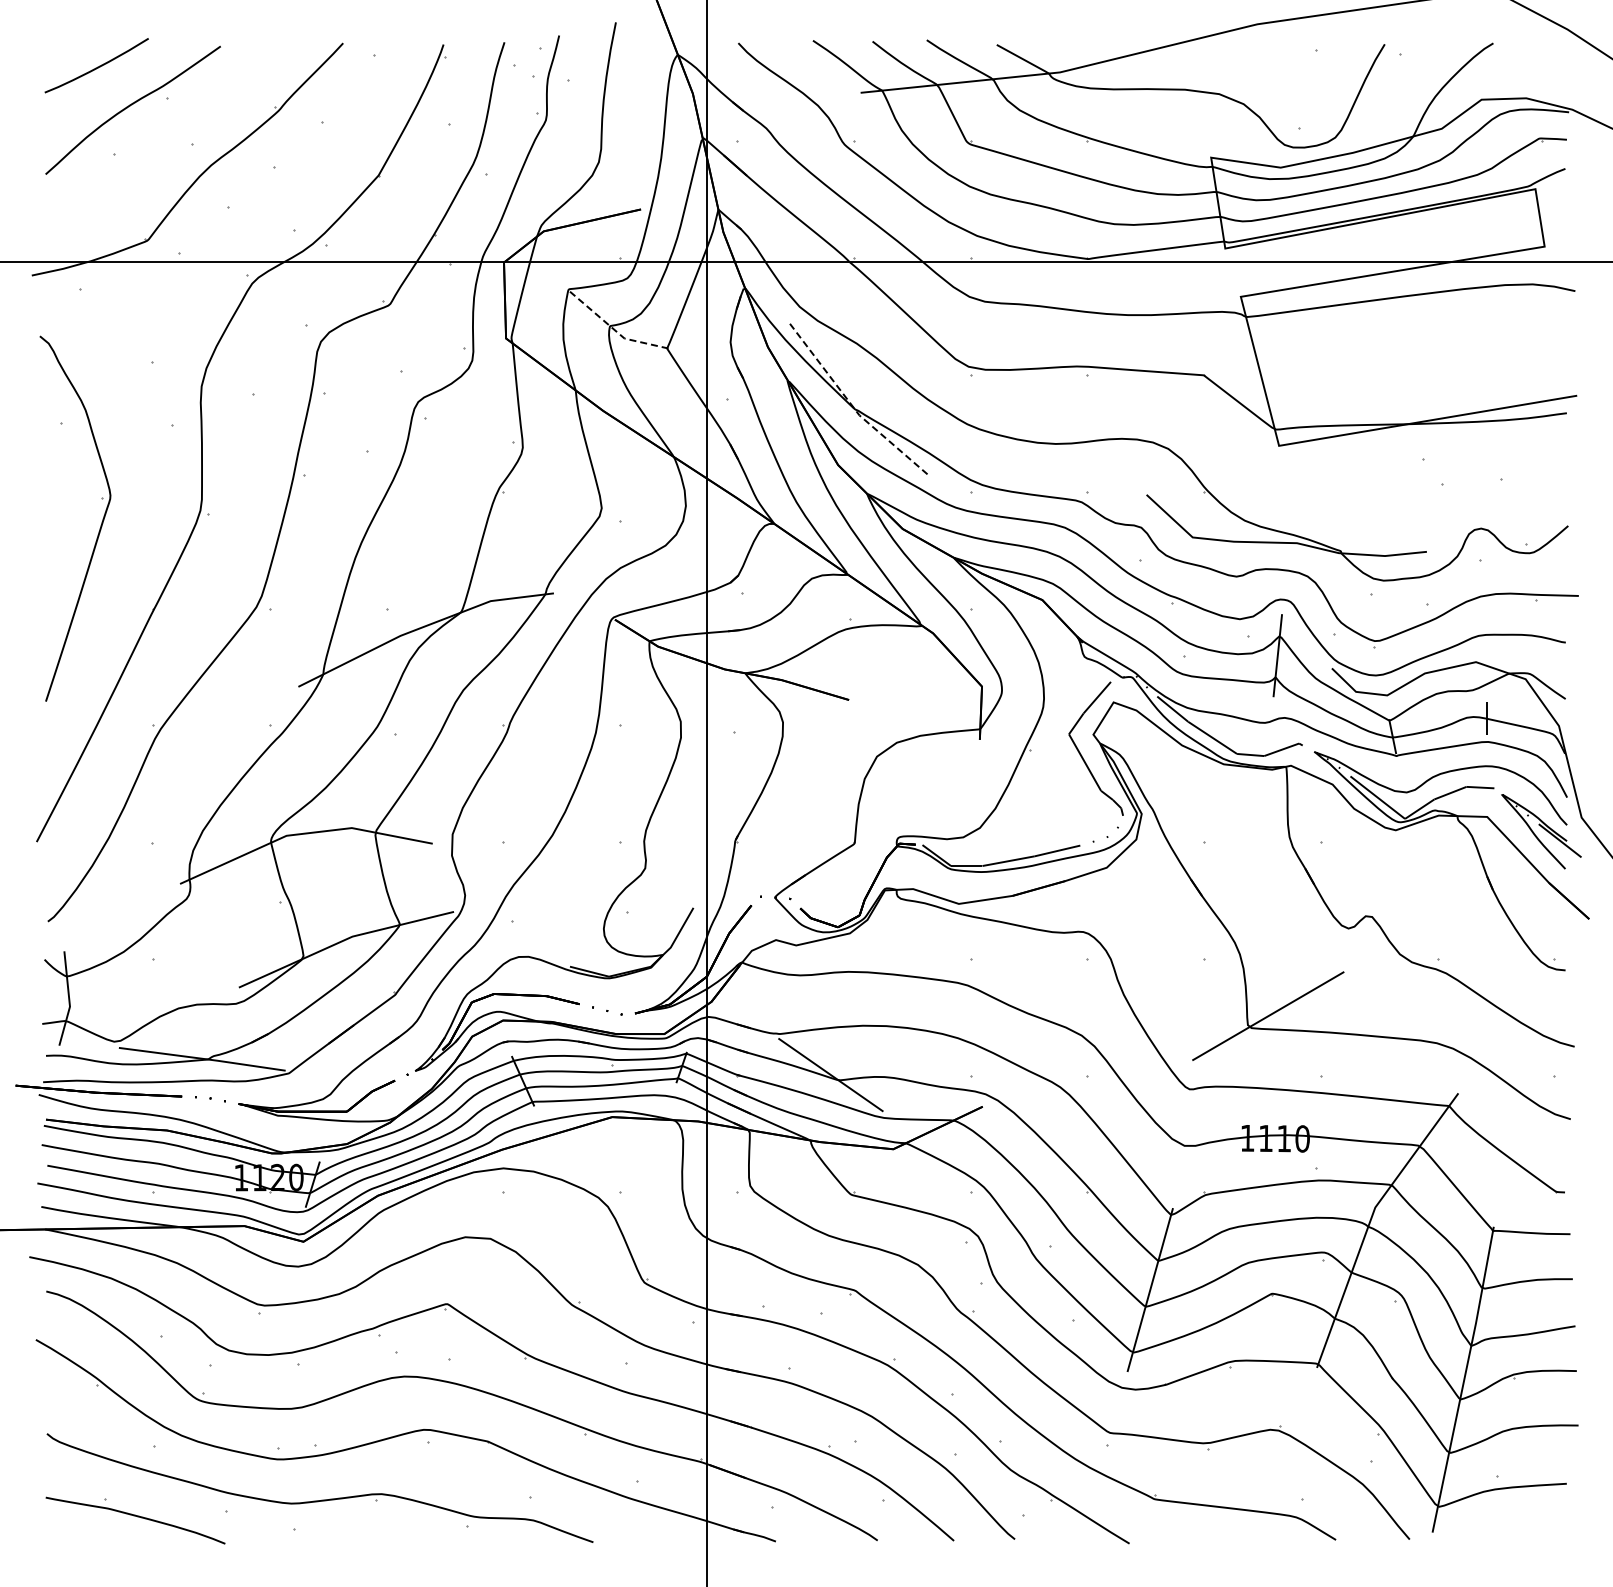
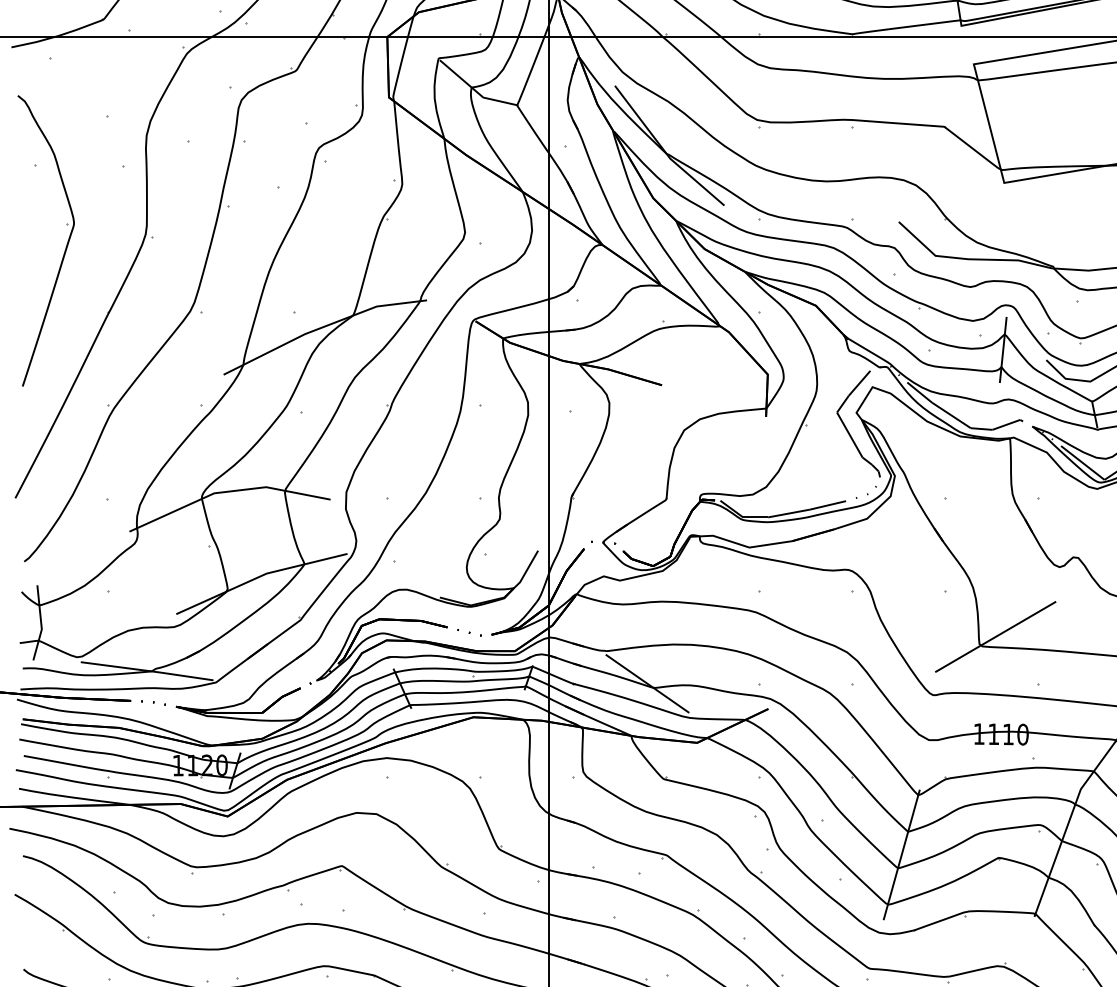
line: (615, 330) -> (476, 91), dashed -> solid
line: (852, 406) -> (664, 151), dashed -> solid

